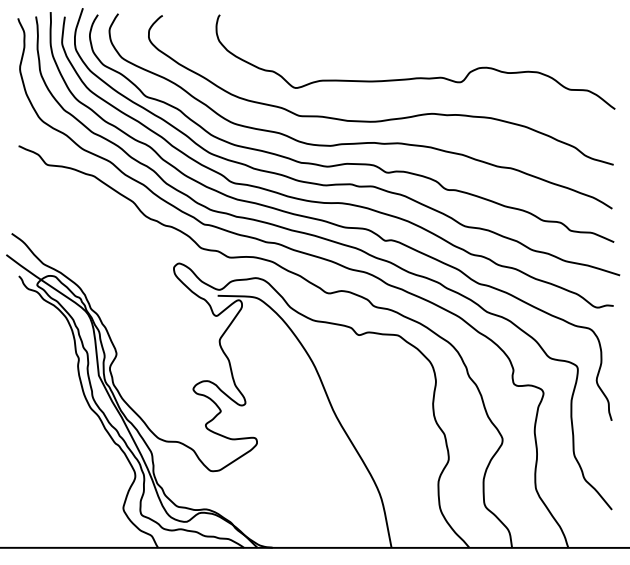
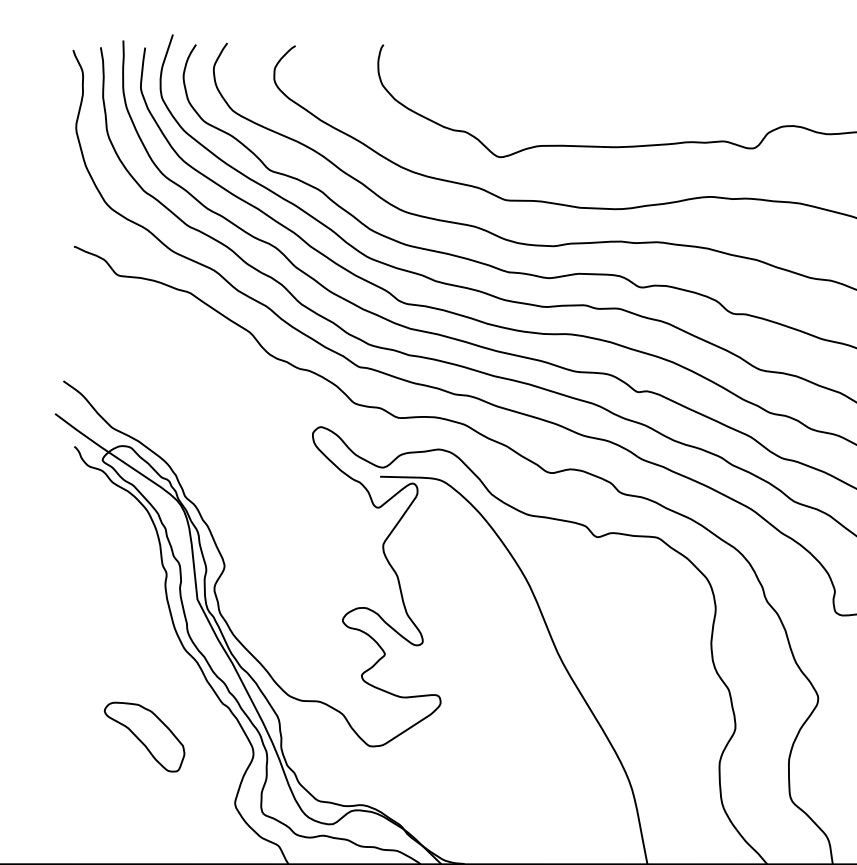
part: (64, 464) -> (144, 736), added

